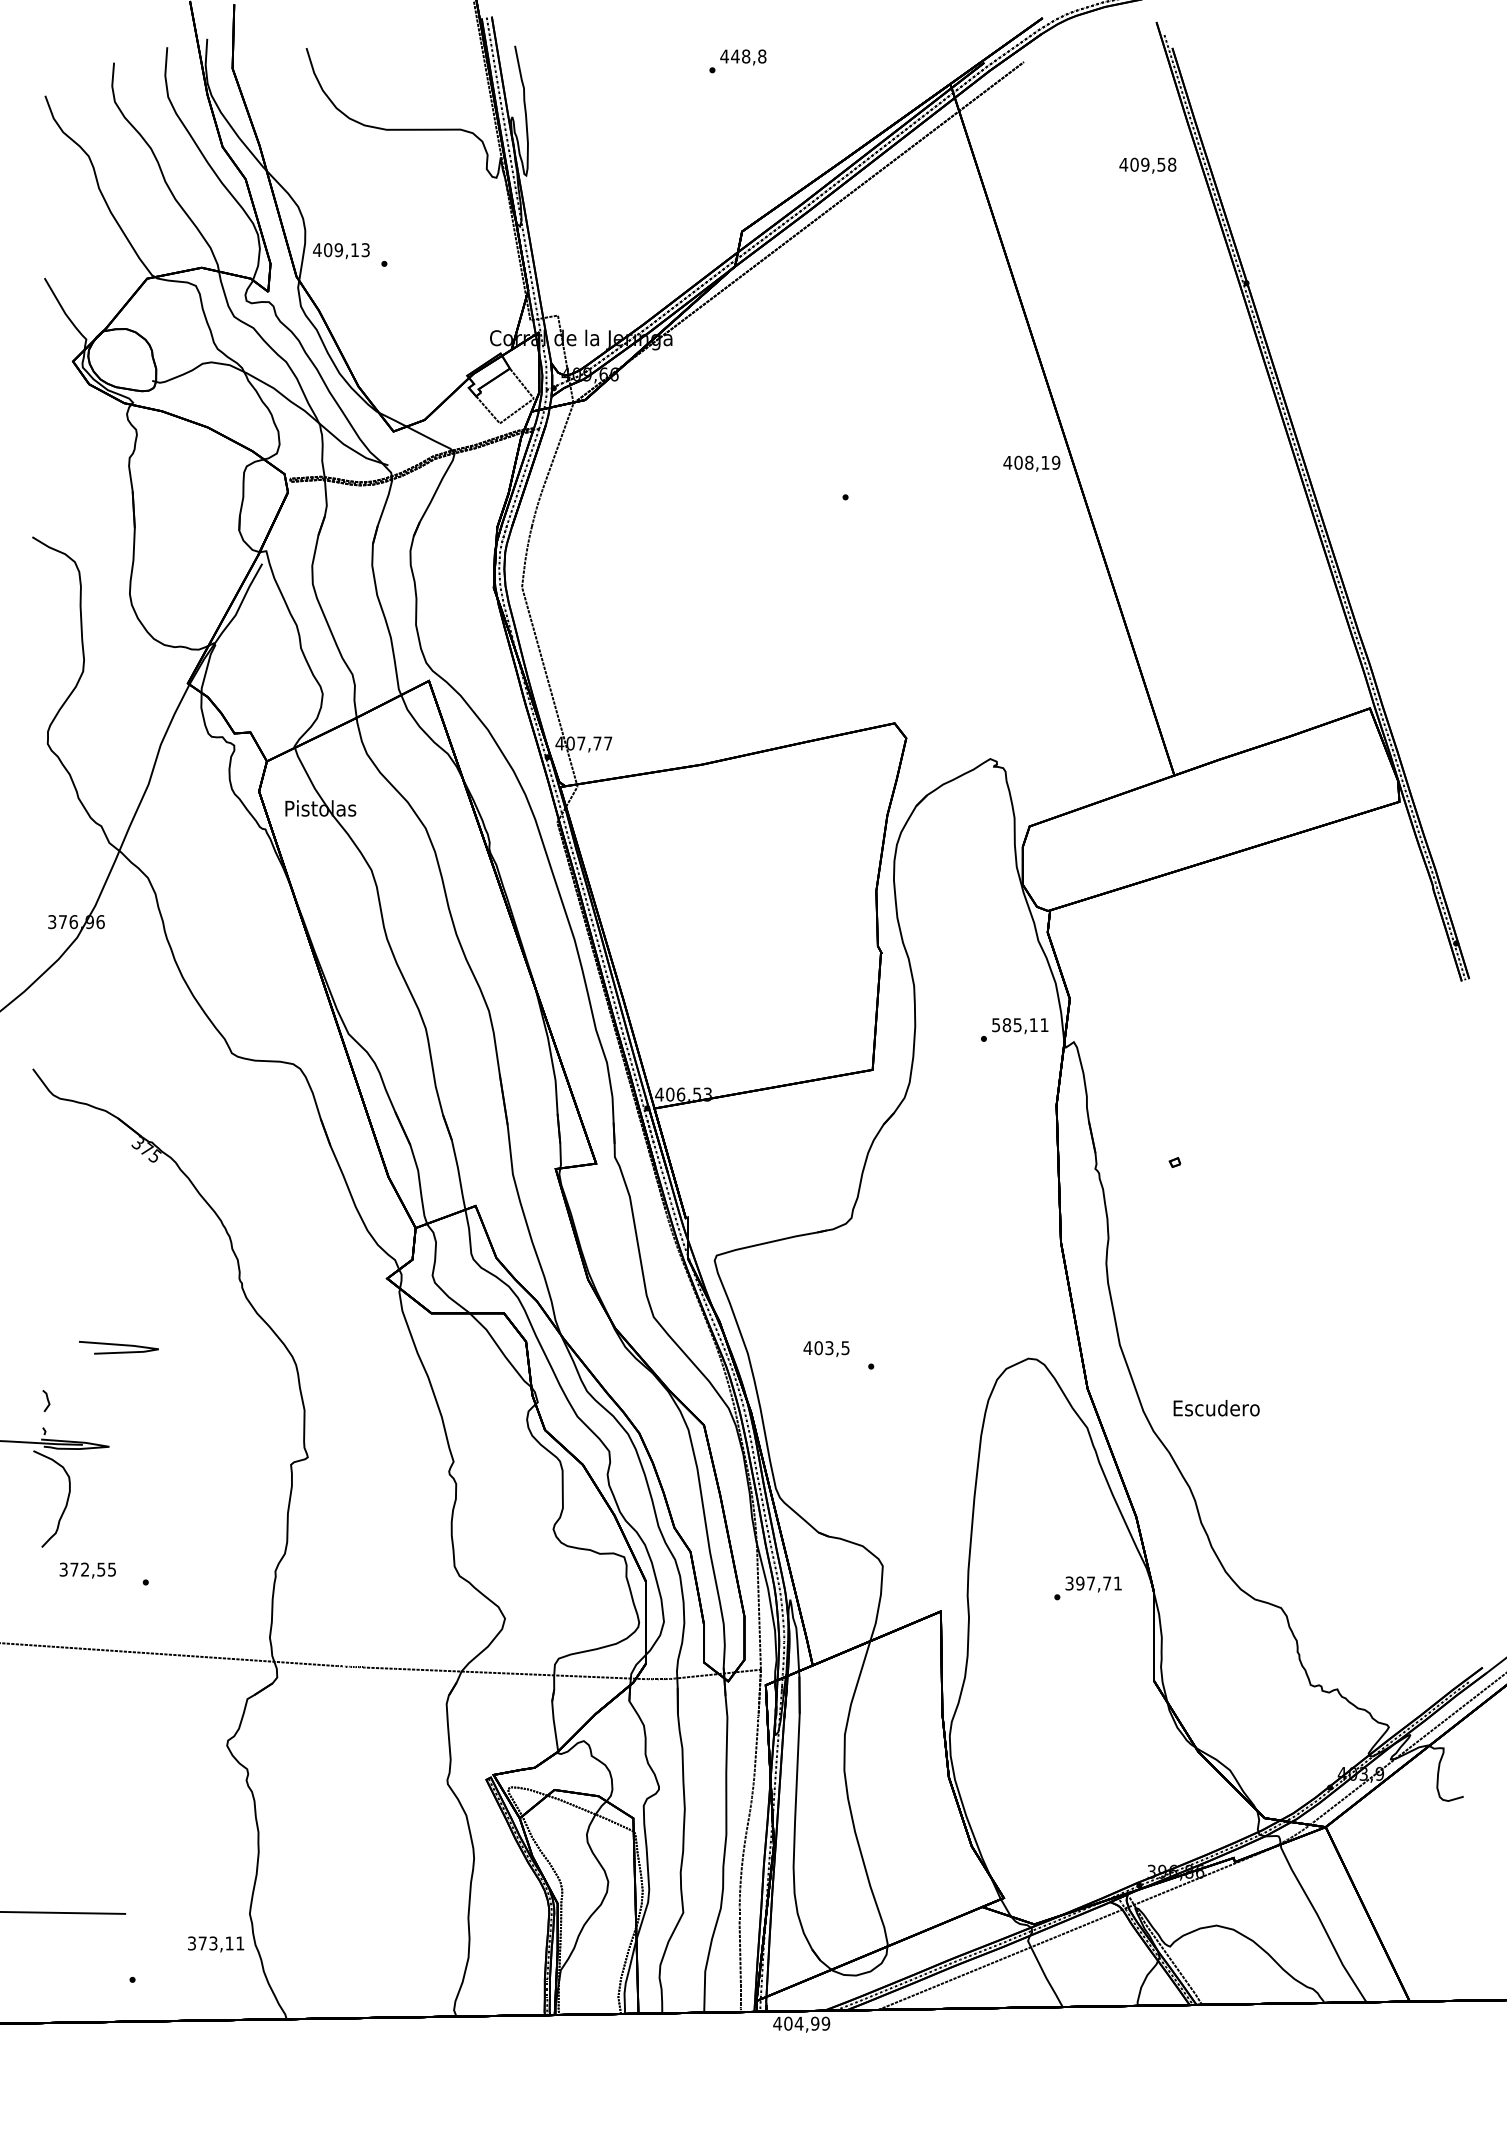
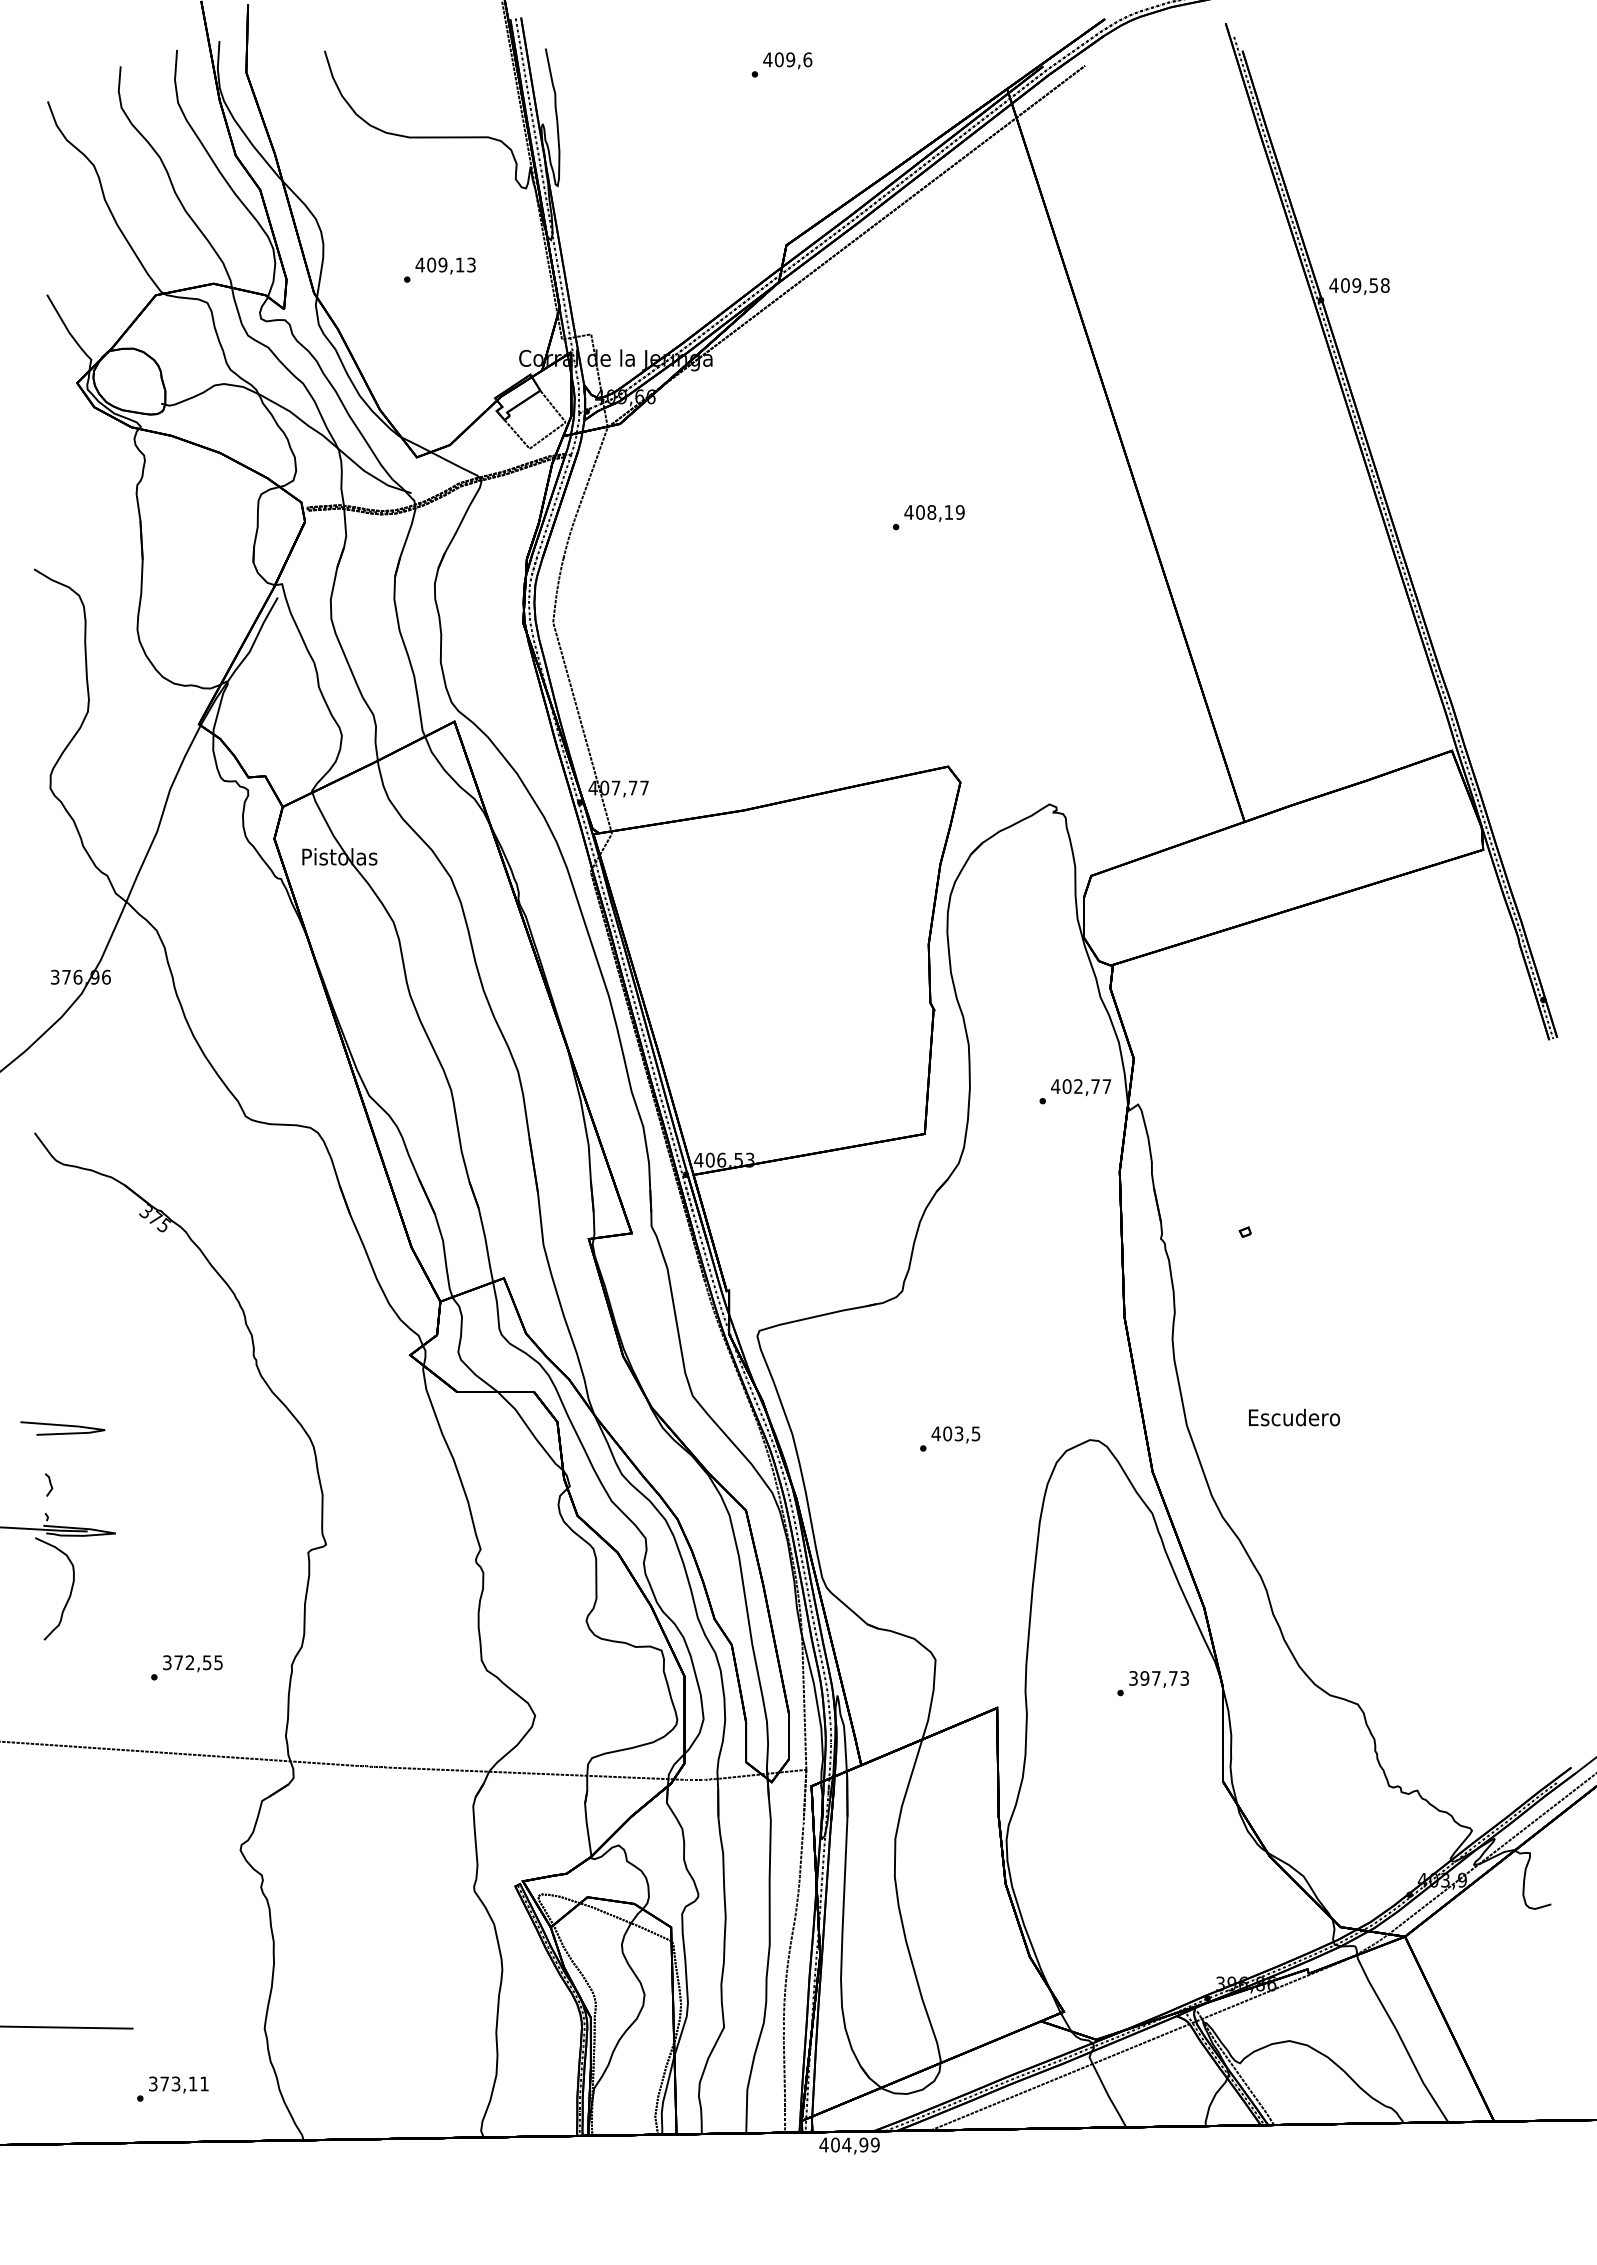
text: (748, 56) -> (793, 59), 448,8 -> 409,6
text: (1147, 165) -> (1359, 286), moved
text: (341, 250) -> (445, 265), moved
text: (1031, 463) -> (934, 513), moved
text: (1020, 1025) -> (1081, 1086), 585,11 -> 402,77
line: (118, 1345) -> (62, 1426), moved
text: (826, 1348) -> (955, 1434), moved
text: (1216, 1408) -> (1294, 1417), moved
text: (87, 1570) -> (192, 1663), moved
text: (1117, 1583) -> (1184, 1678), 397,71 -> 397,73
text: (215, 1943) -> (178, 2084), moved

